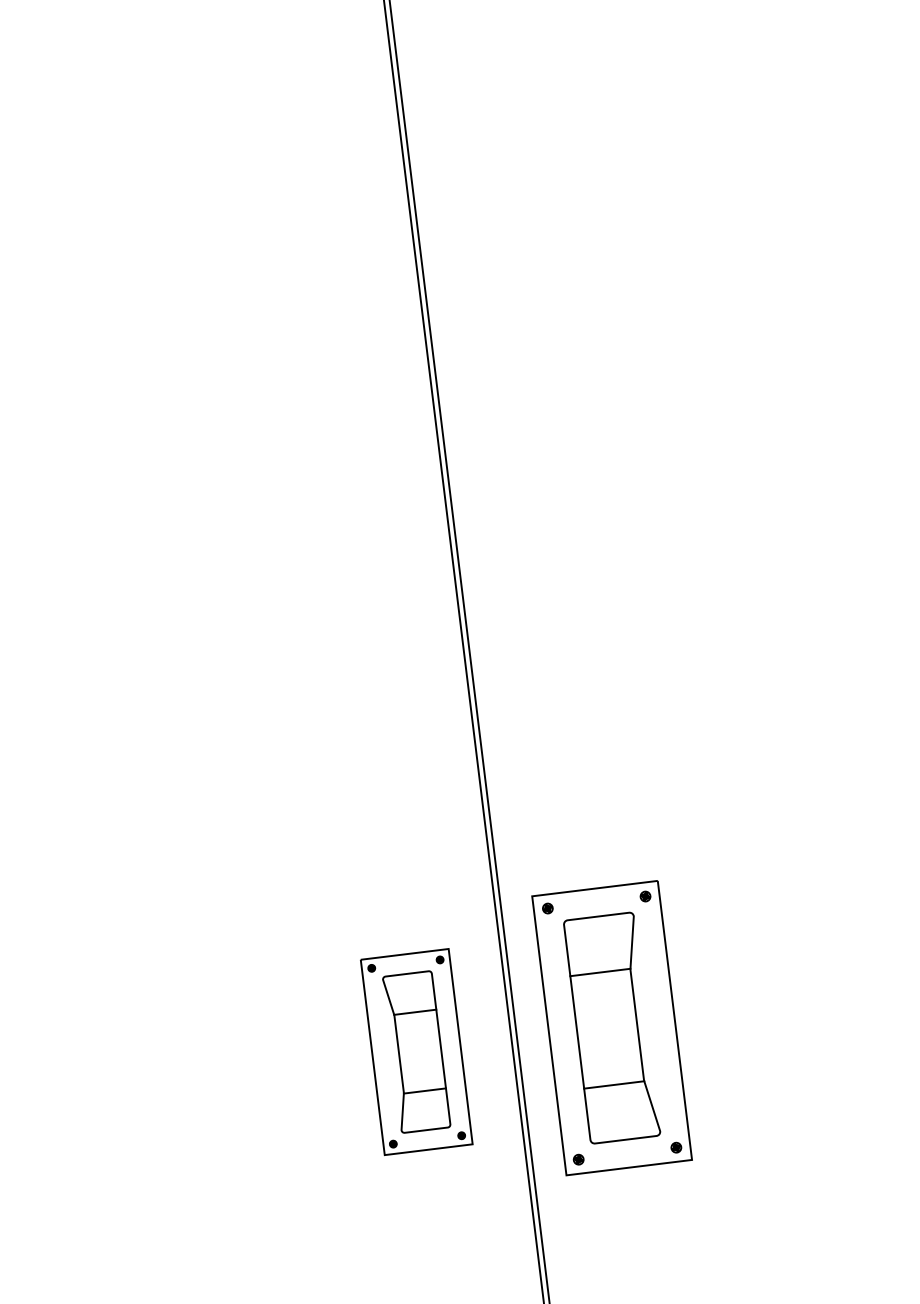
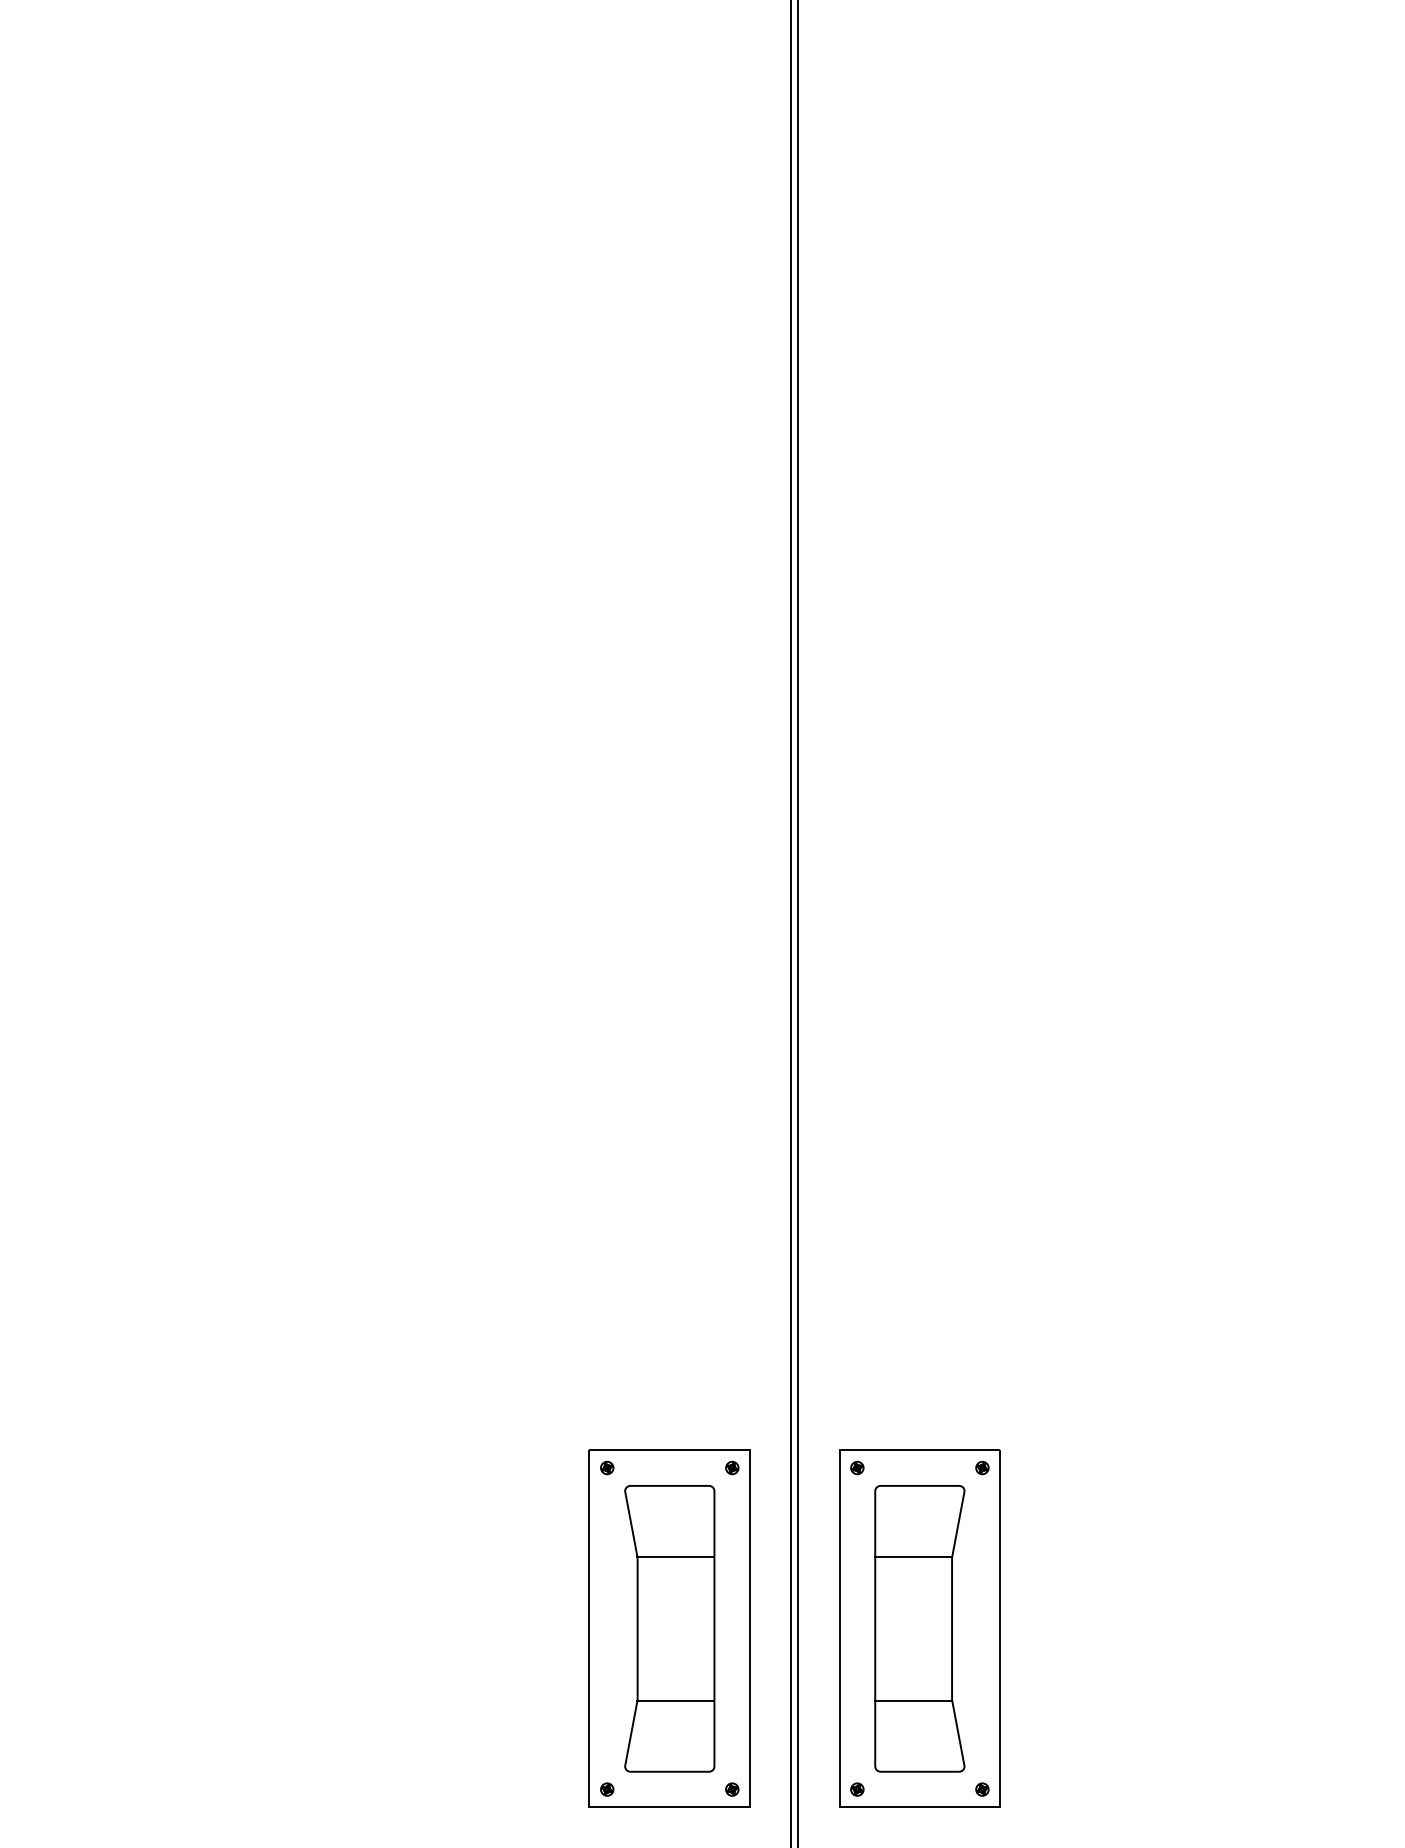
part: (416, 1051) -> (669, 1628), size x1.43

